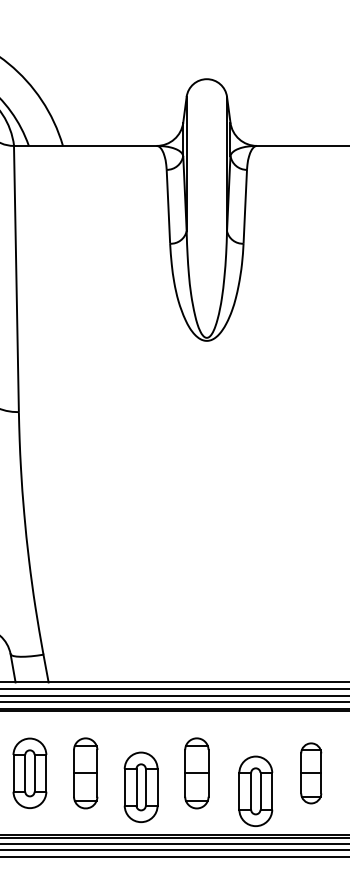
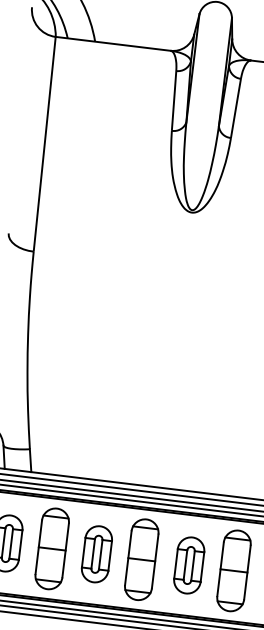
part: (85, 773) -> (52, 549), size x1.43
part: (196, 773) -> (141, 559), size x1.43
part: (310, 773) -> (233, 570), size x1.67
part: (140, 786) -> (96, 553), moved
part: (255, 790) -> (189, 564), moved

